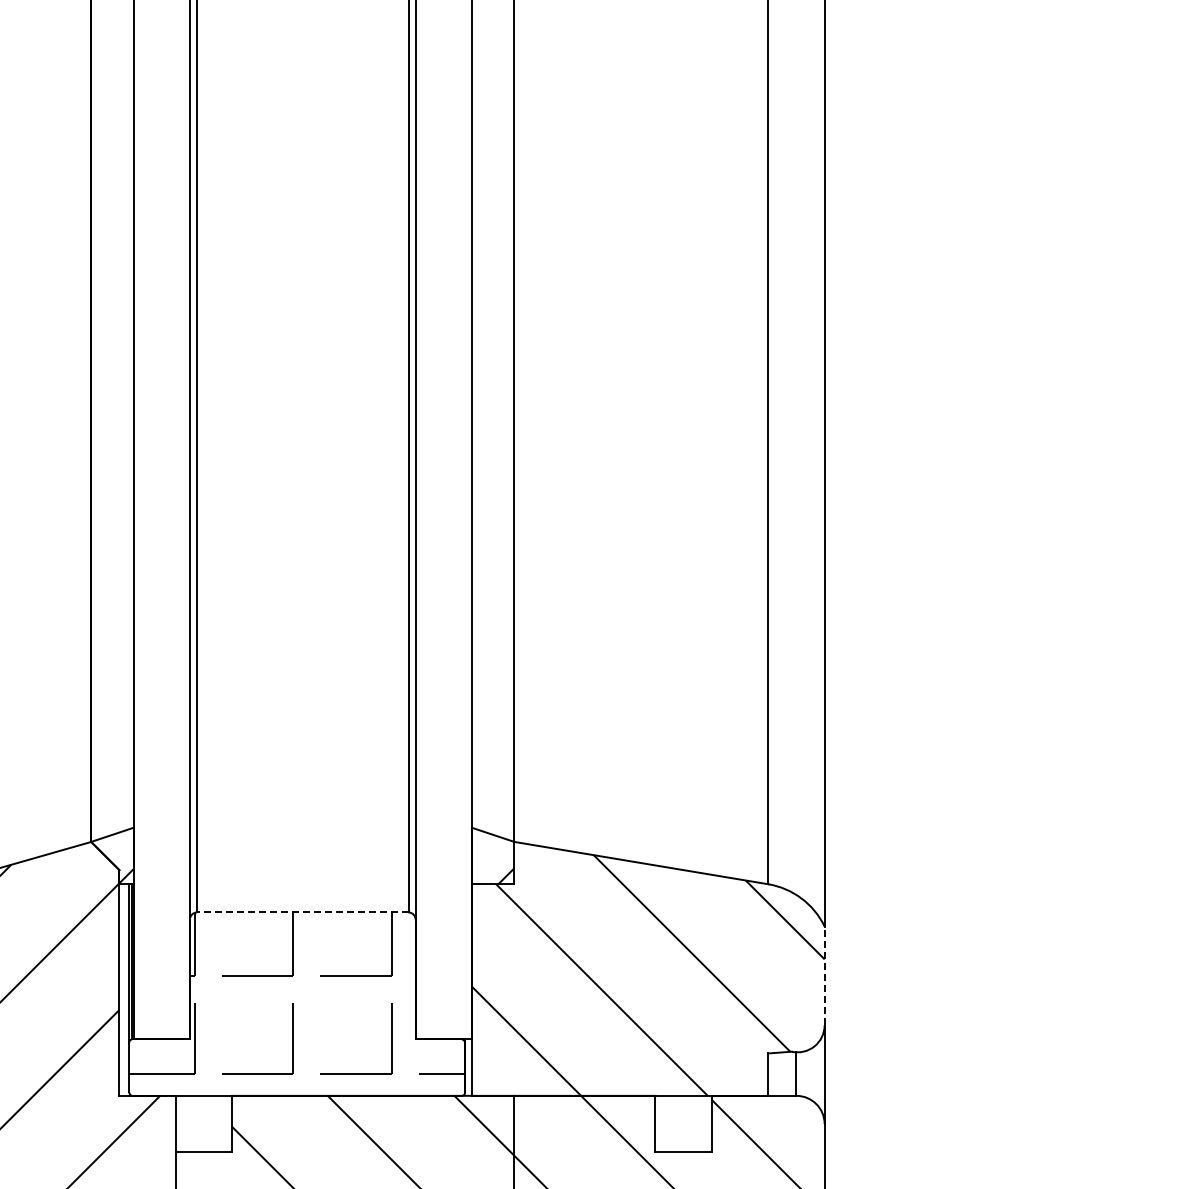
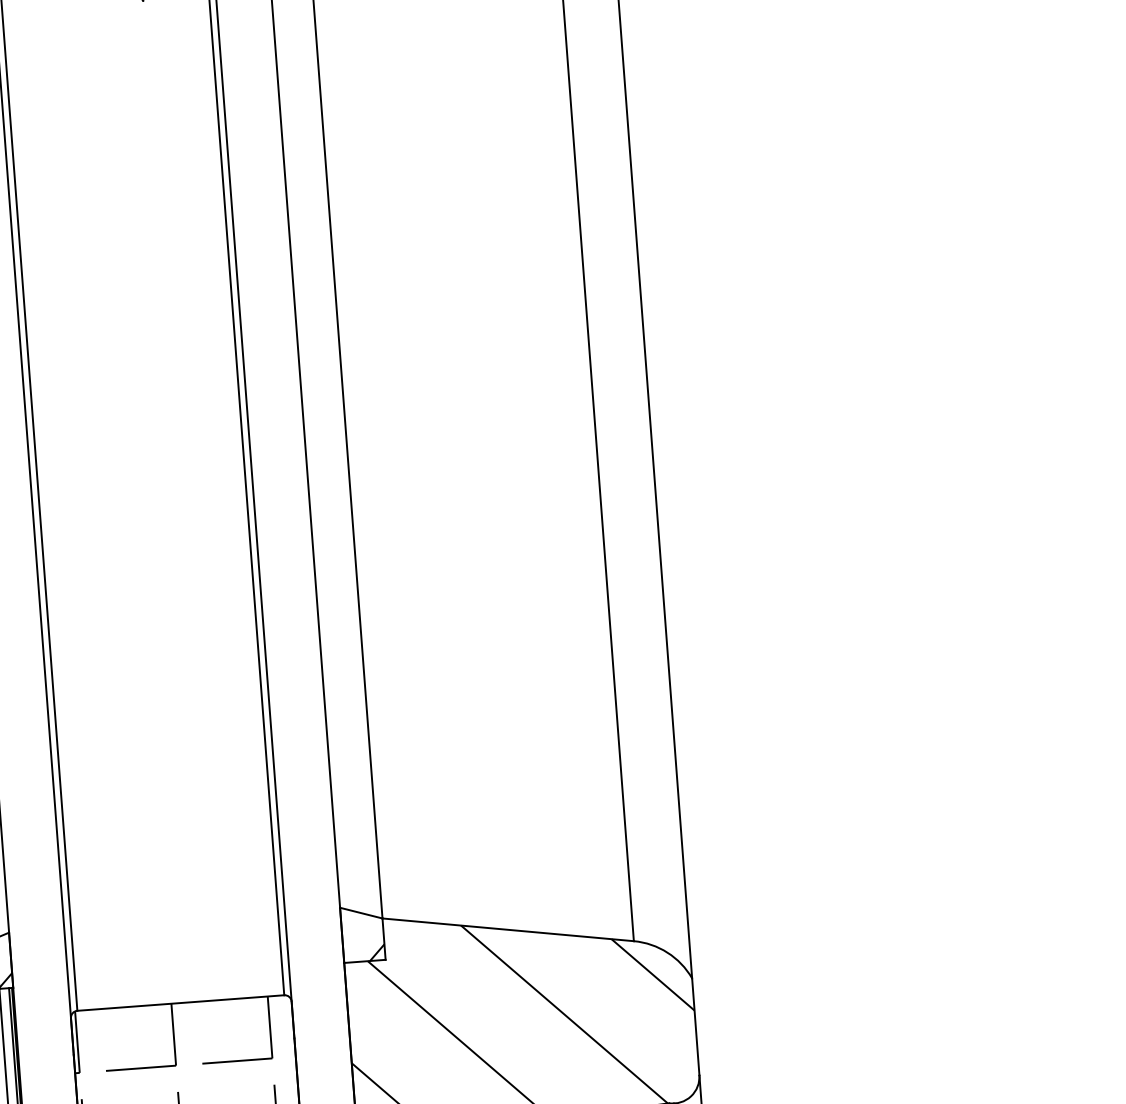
line: (302, 912) -> (180, 1003), dashed -> solid
line: (824, 975) -> (695, 1026), dashed -> solid

